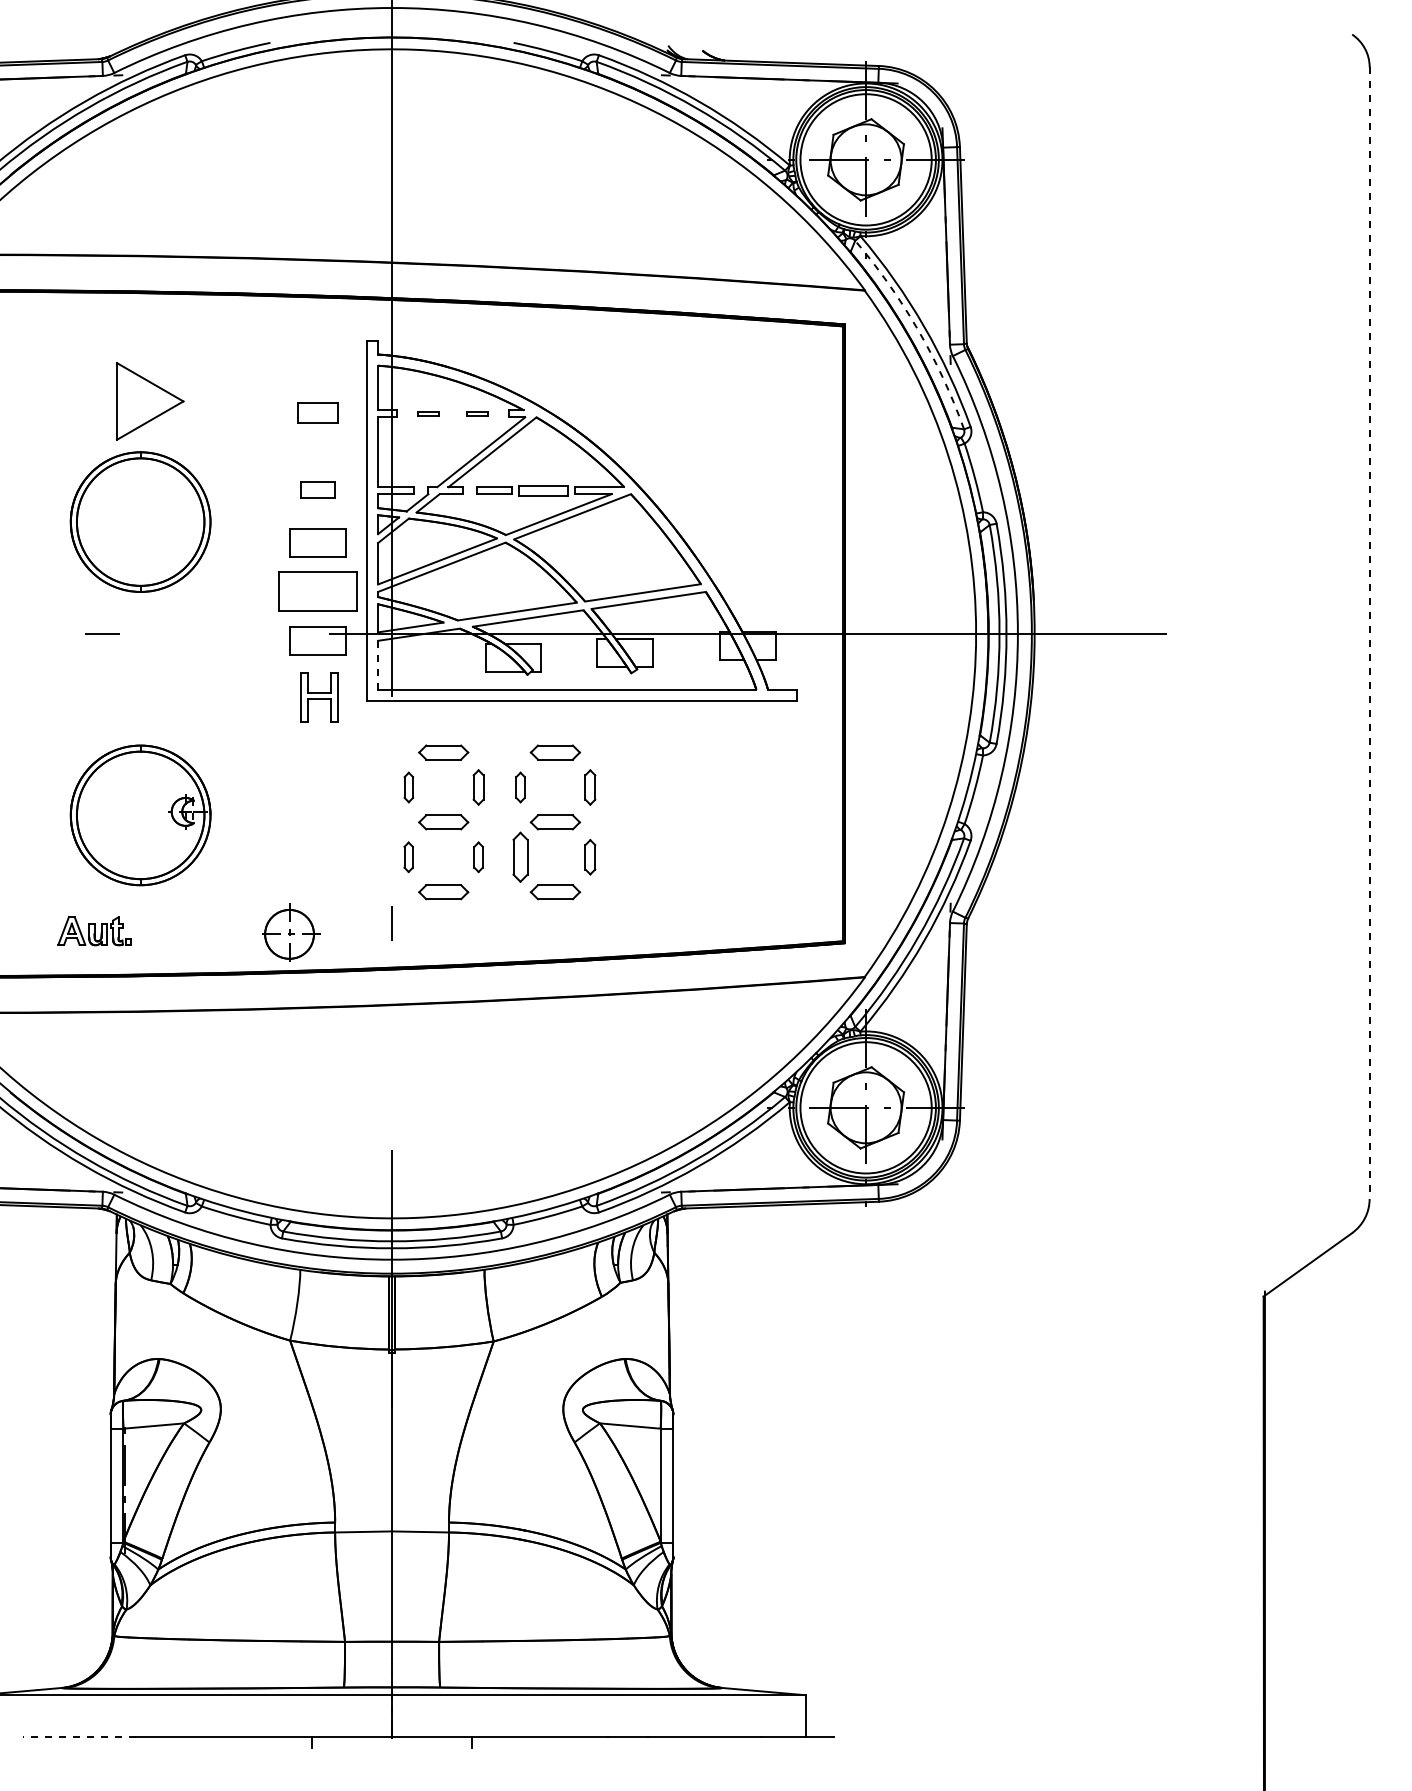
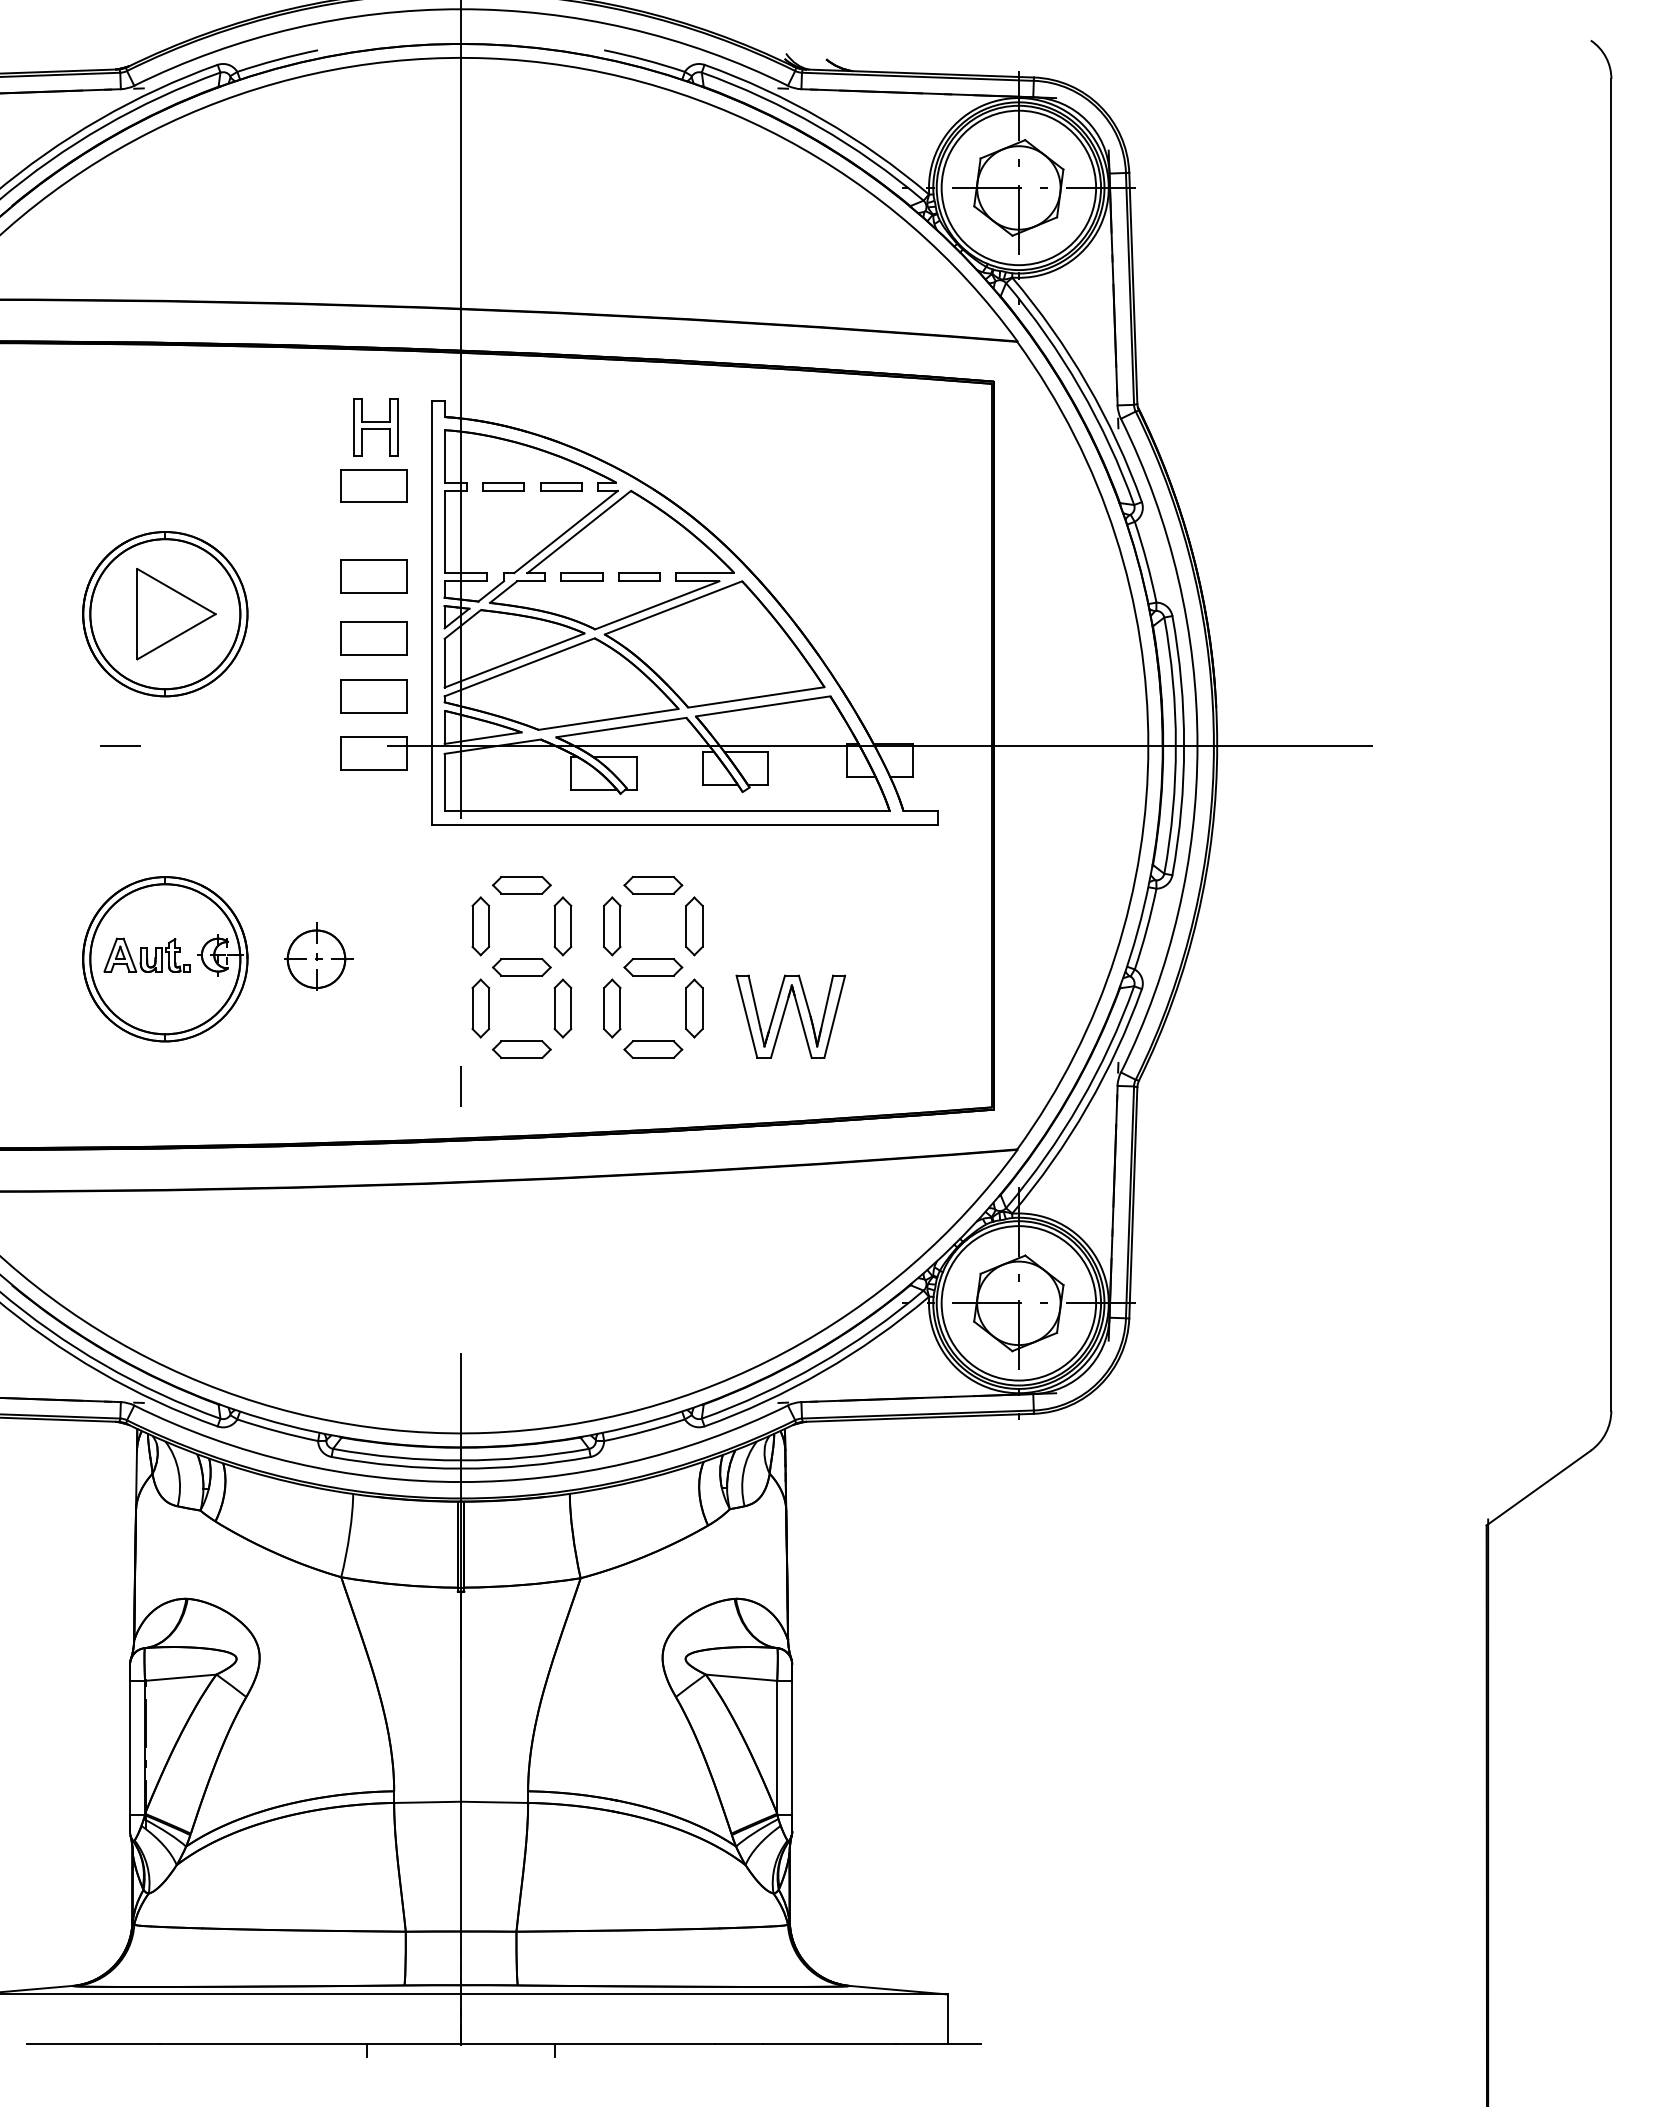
arc: (918, 330) -> (1080, 388), dashed -> solid
part: (150, 401) -> (176, 614), moved
part: (317, 412) -> (373, 485), size x1.43
part: (428, 413) -> (503, 486), size x1.67
part: (477, 413) -> (561, 486), size x1.67
part: (317, 490) -> (373, 576), size x1.67
part: (543, 490) -> (639, 576), size x0.71
part: (317, 592) -> (373, 696), size x0.71
line: (1369, 632) -> (1611, 744), dashed -> solid
line: (377, 665) -> (444, 782), dashed -> solid
part: (319, 697) -> (375, 427), moved
part: (408, 787) -> (480, 926), size x1.67
part: (478, 787) -> (562, 926), size x1.43
part: (520, 787) -> (612, 926), size x1.67
part: (590, 787) -> (694, 926), size x1.43
part: (408, 857) -> (480, 1008), size x1.67
part: (478, 857) -> (562, 1008), size x1.67
part: (590, 857) -> (694, 1008), size x1.43
part: (666, 863) -> (784, 1015), added
part: (94, 930) -> (146, 954), moved
part: (291, 932) -> (318, 956), moved
line: (79, 1736) -> (93, 2043), dashed -> solid

